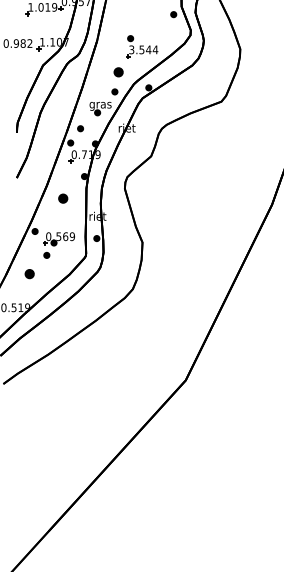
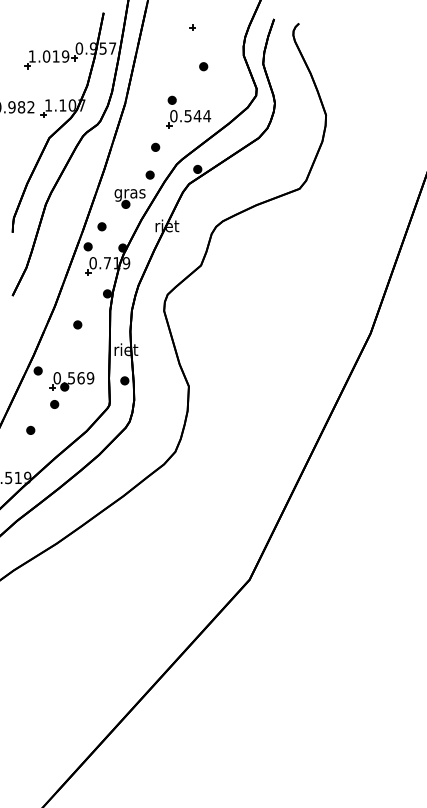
part: (173, 14) -> (203, 66), moved
text: (131, 50) -> (173, 116), 3.544 -> 0.544
part: (118, 71) -> (155, 146), size x0.62
part: (63, 198) -> (77, 324), size x0.62
part: (29, 273) -> (30, 429), size x0.62

